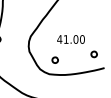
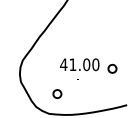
part: (93, 54) -> (111, 68), moved

